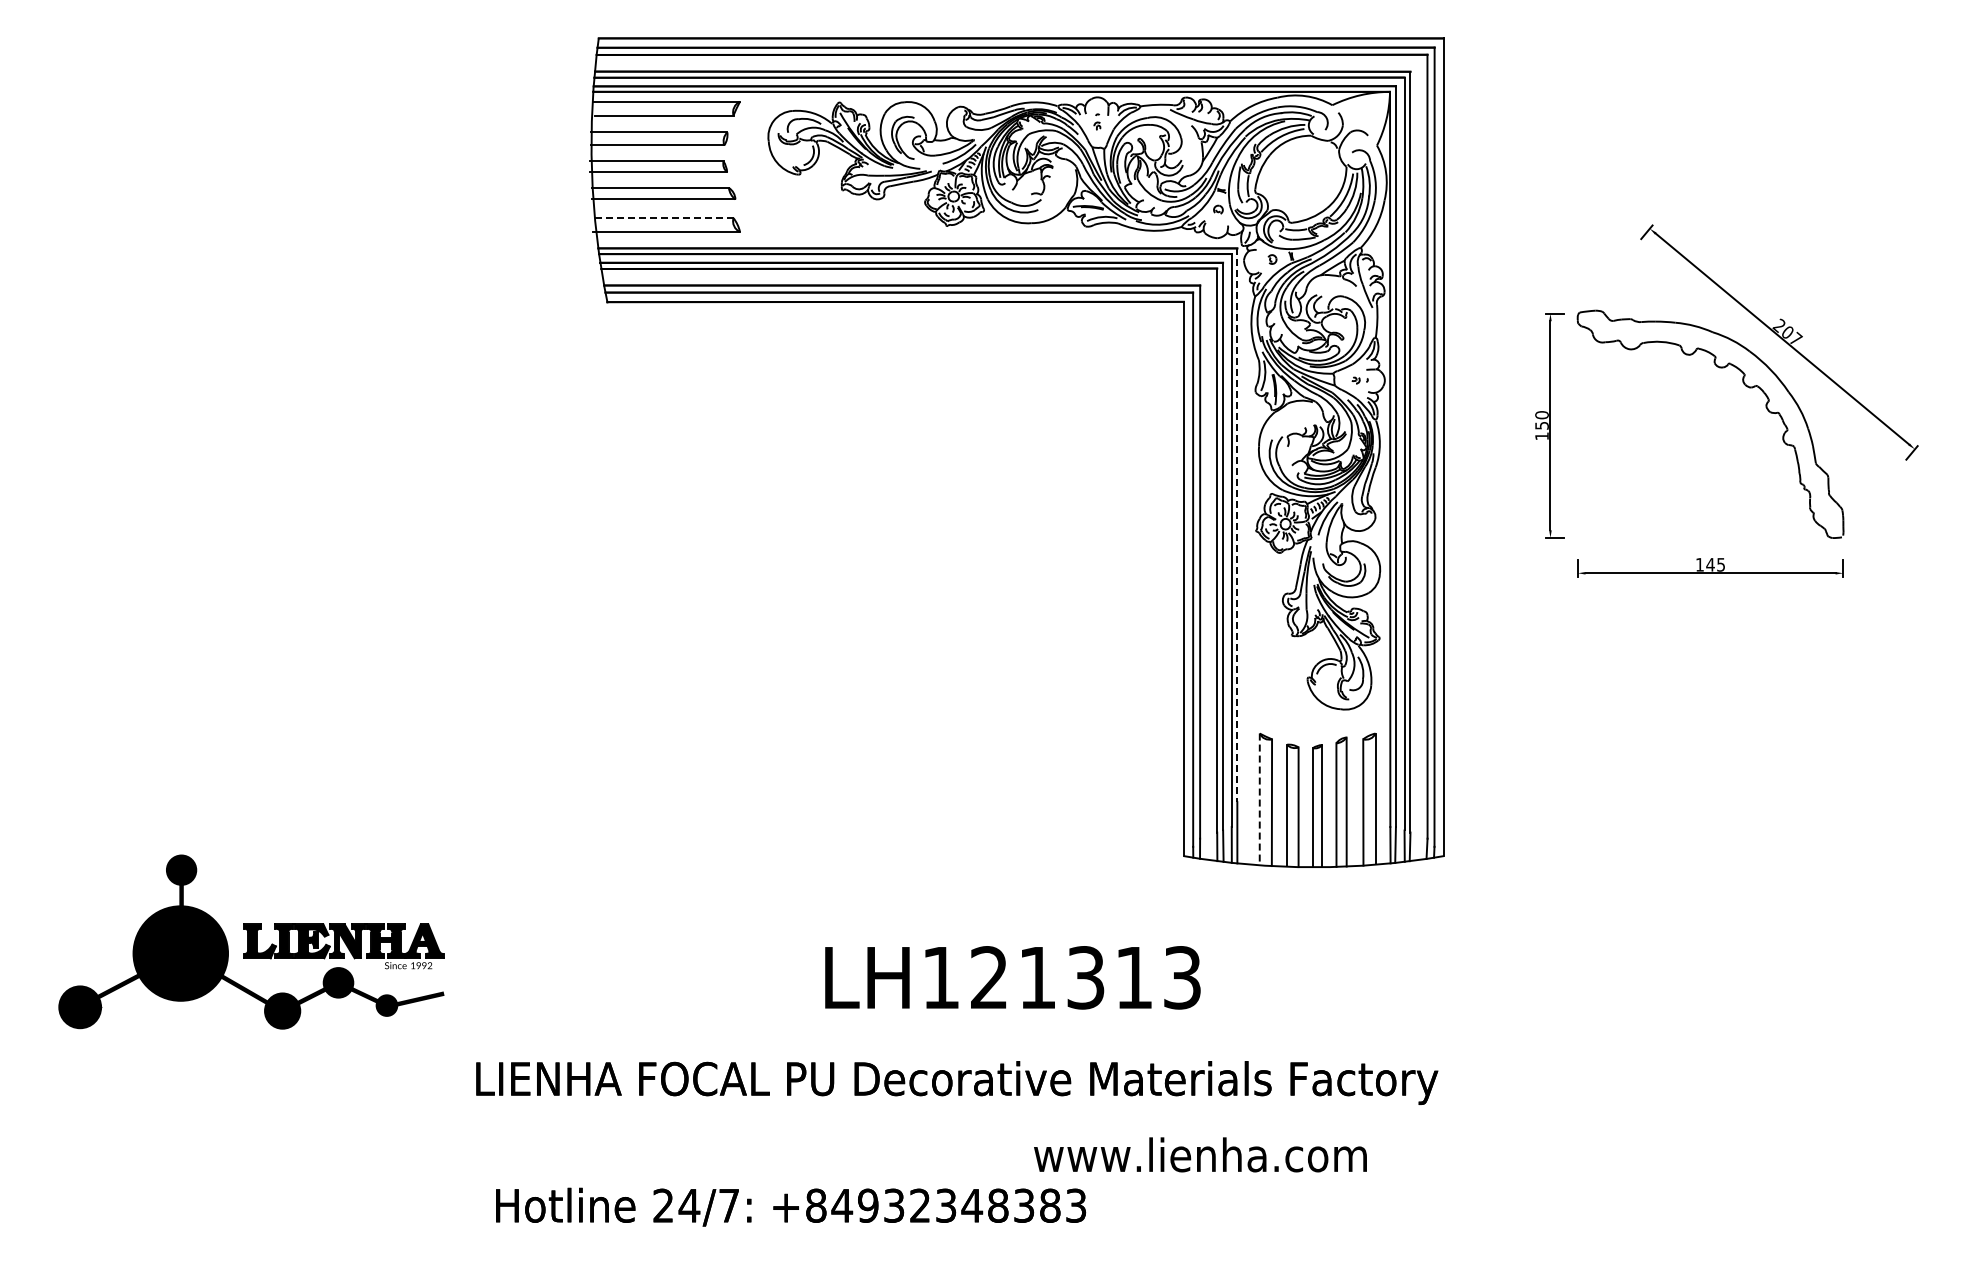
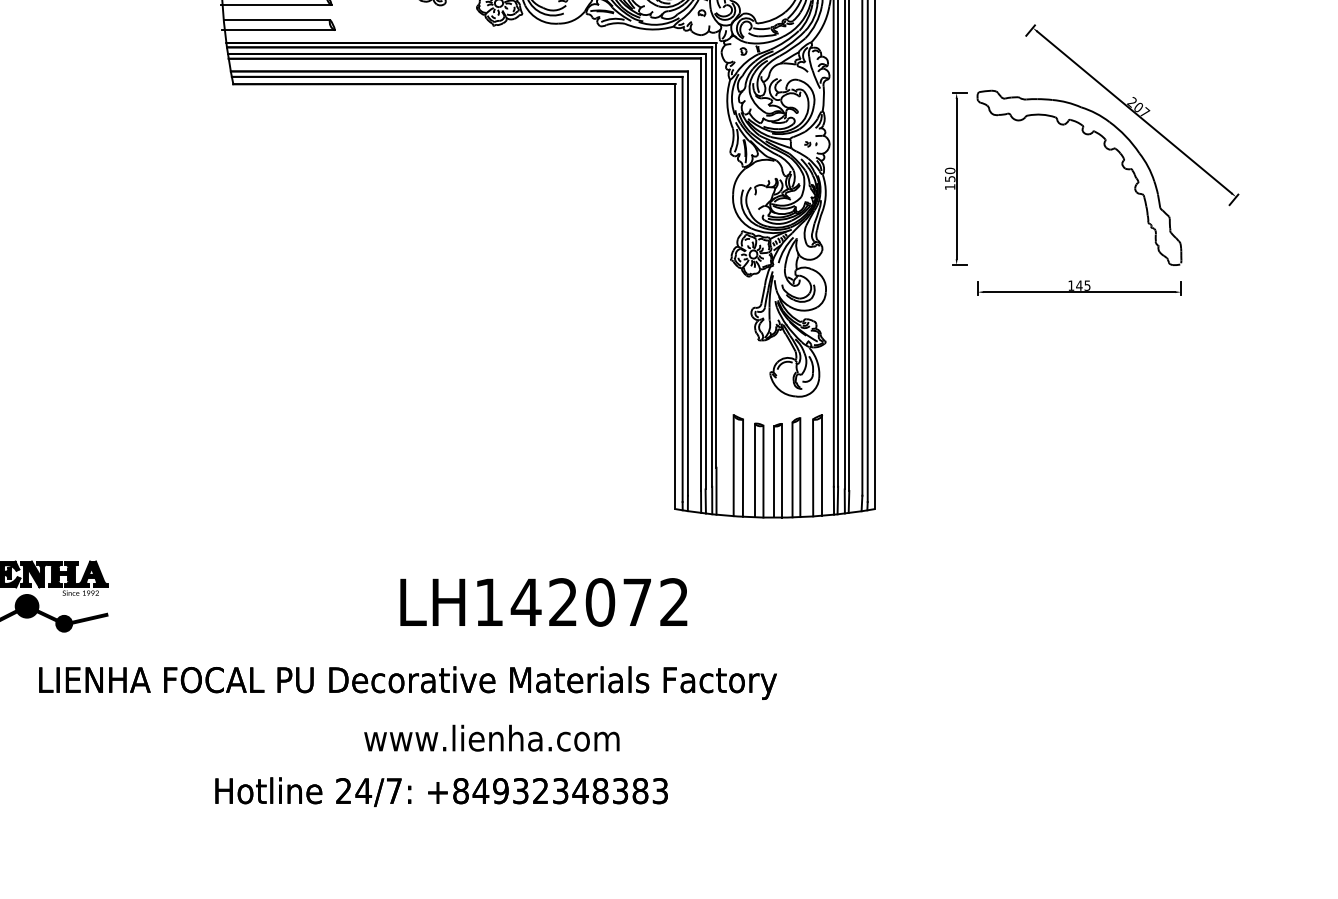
line: (663, 218) -> (276, 20), dashed -> solid
line: (1237, 525) -> (716, 255), dashed -> solid
line: (1259, 799) -> (733, 465), dashed -> solid
text: (1084, 977) -> (599, 602), LH121313 -> LH142072
text: (957, 1082) -> (408, 682), moved
text: (1200, 1154) -> (491, 737), moved
text: (791, 1206) -> (442, 791), moved

